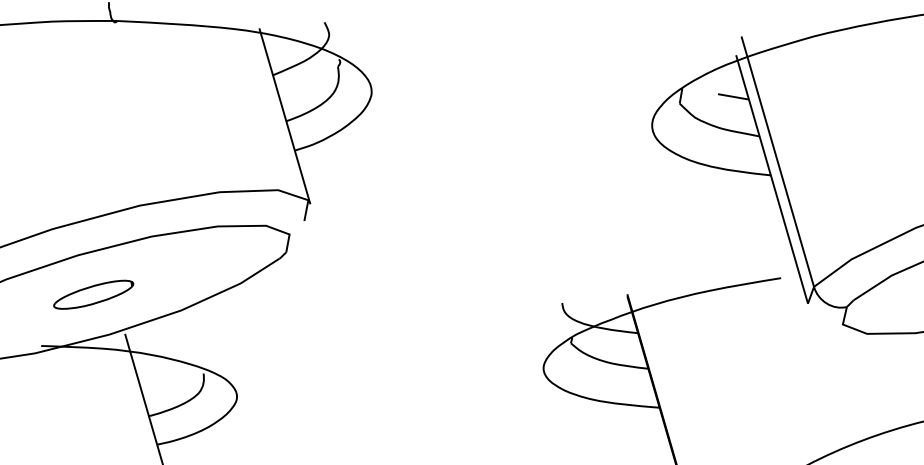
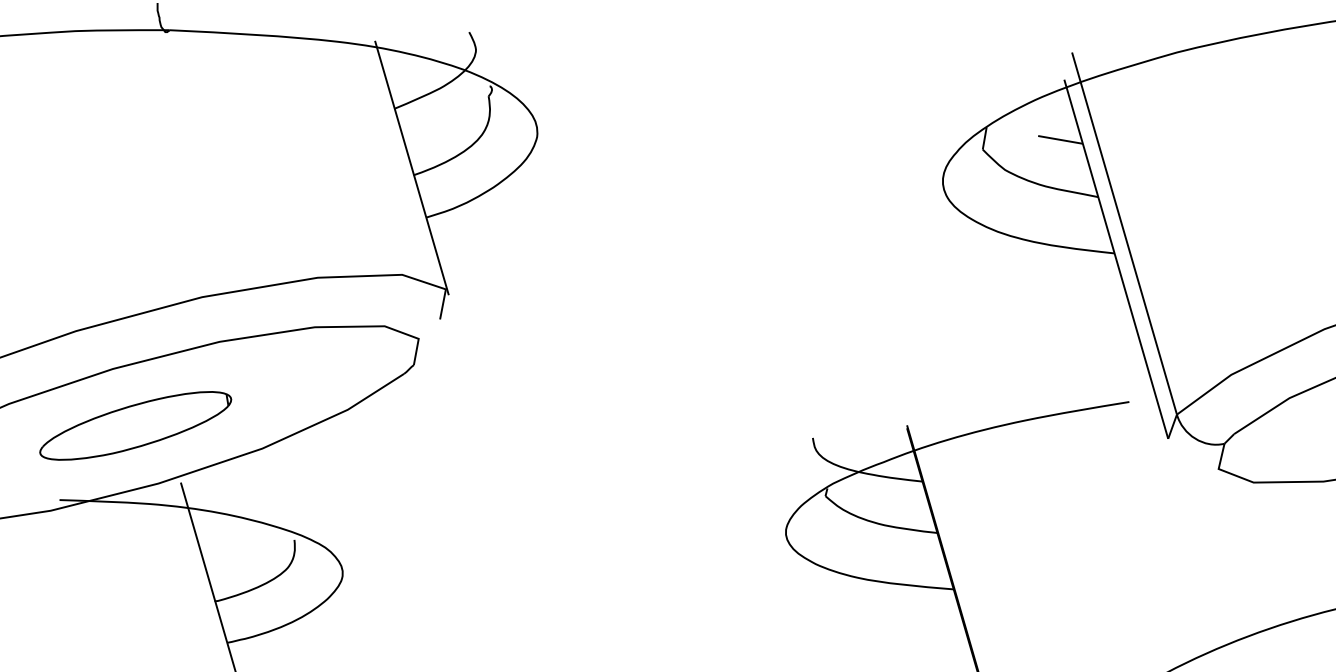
part: (93, 294) -> (135, 425), size x1.67

